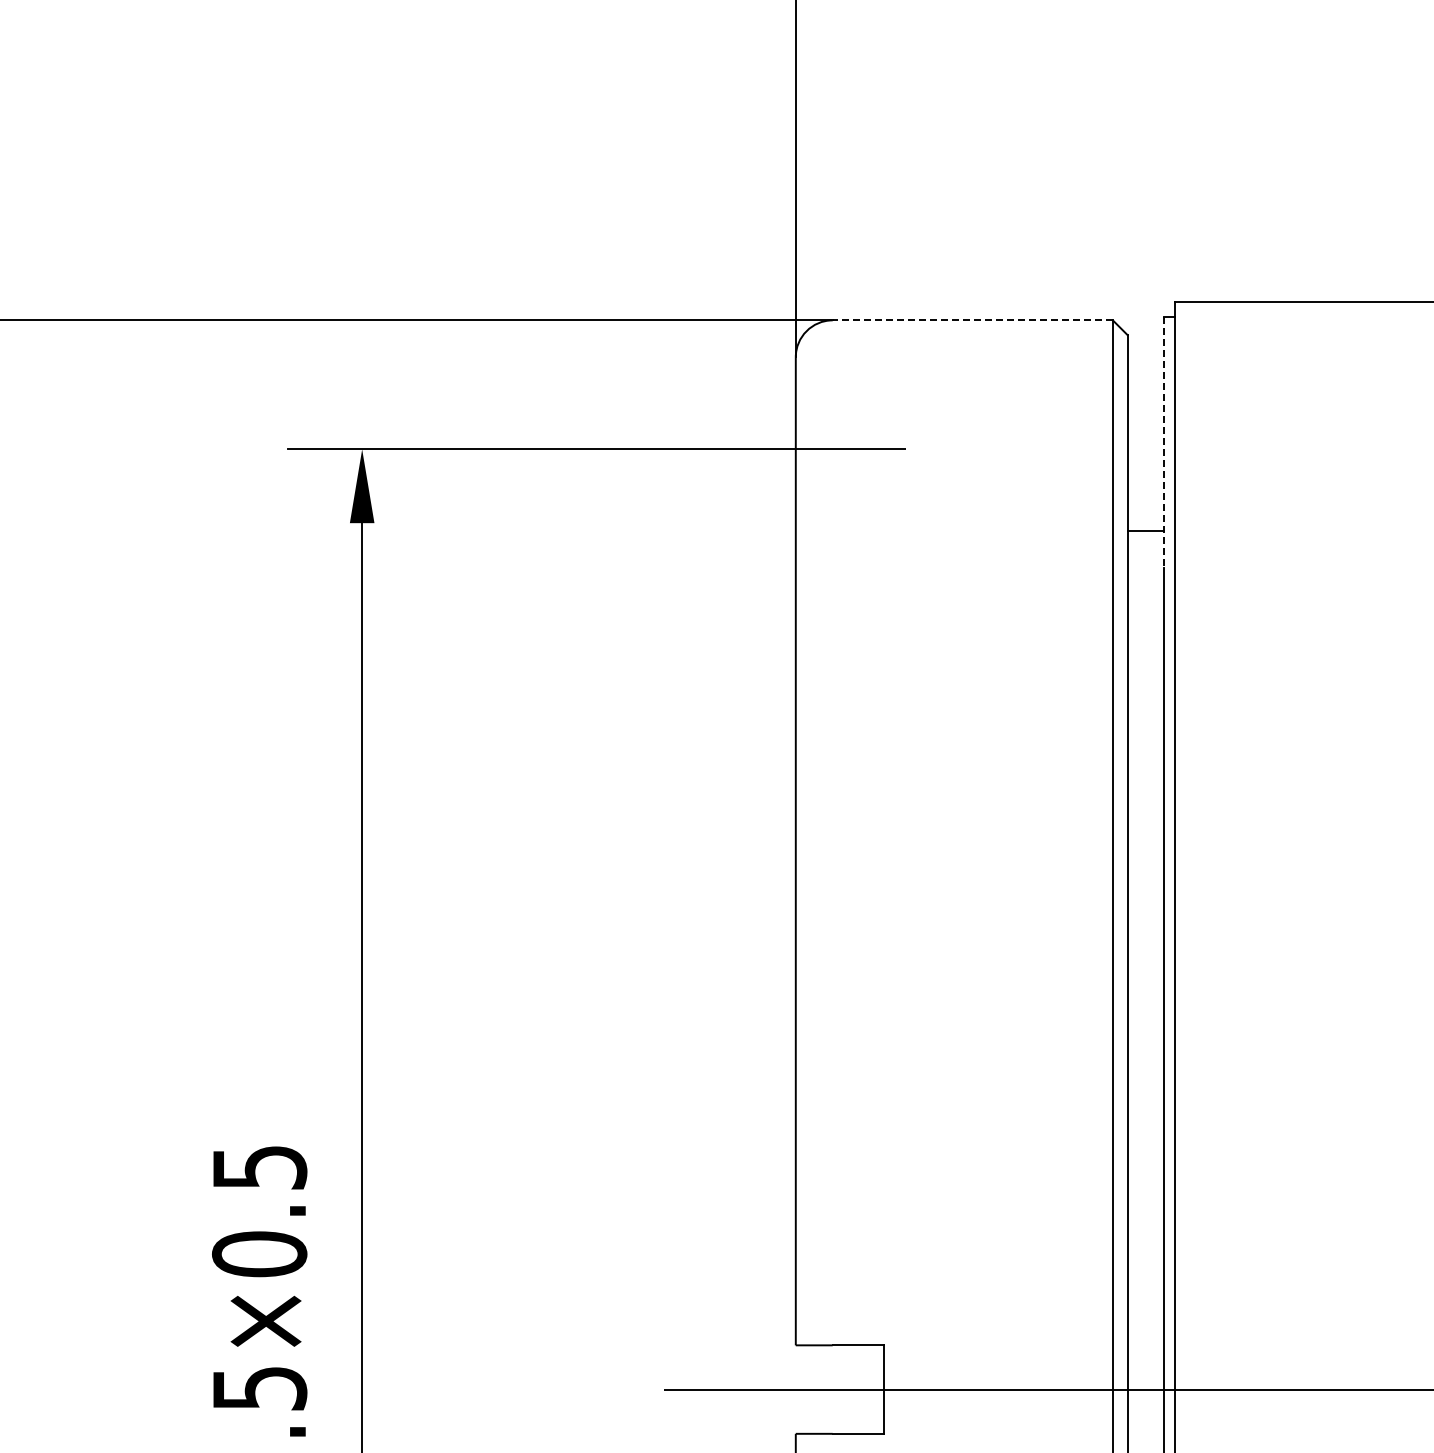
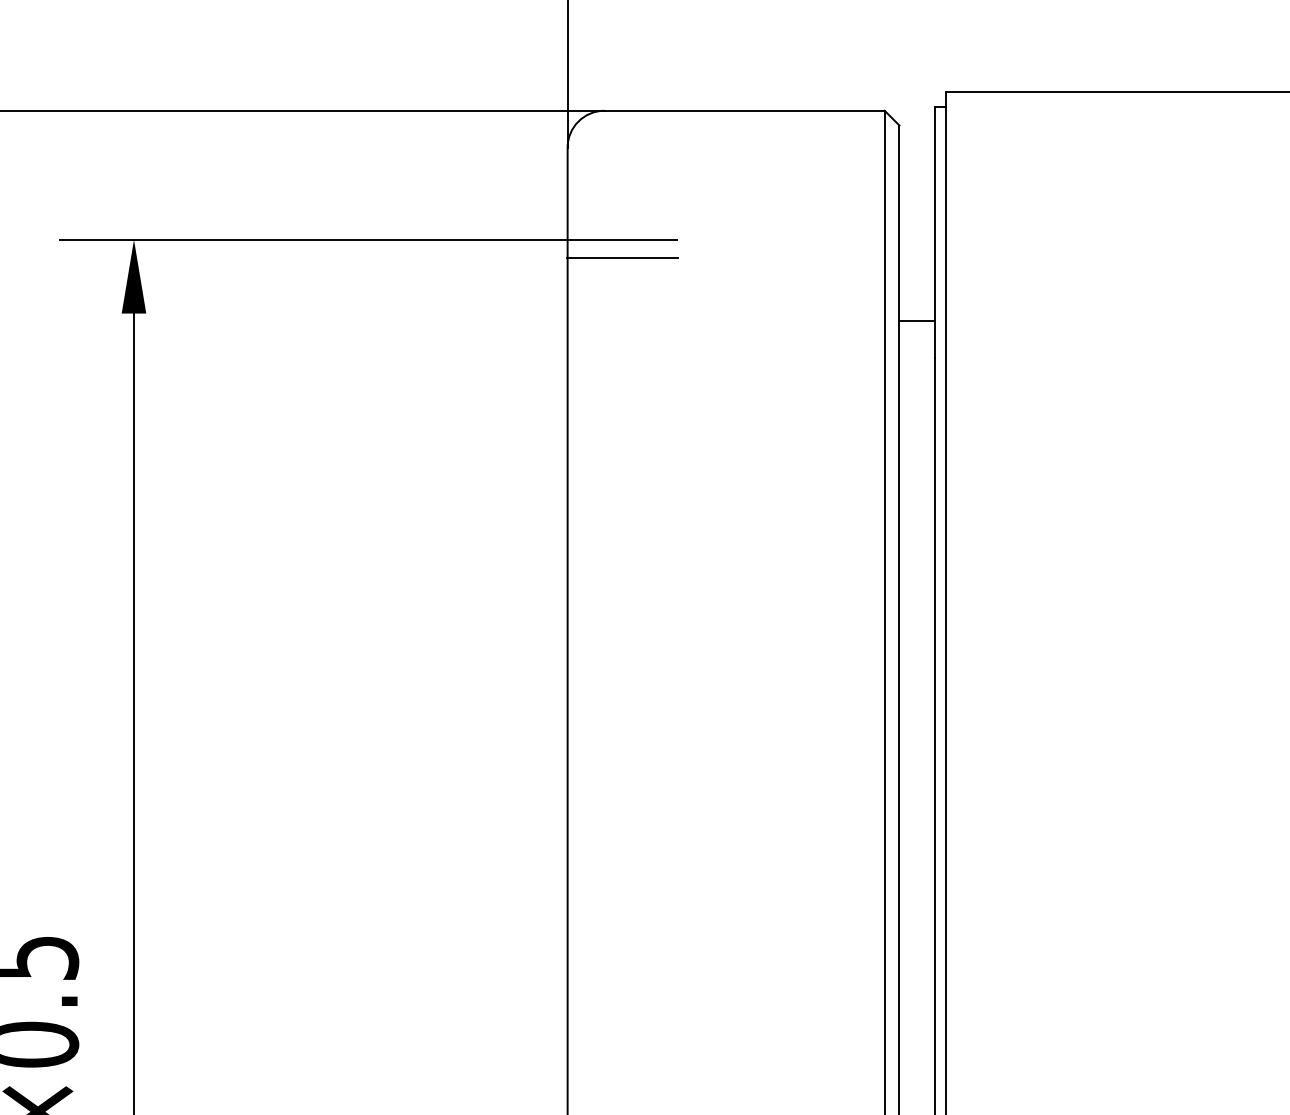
line: (972, 320) -> (744, 110), dashed -> solid
line: (1163, 442) -> (935, 232), dashed -> solid
line: (850, 467) -> (622, 257), added

